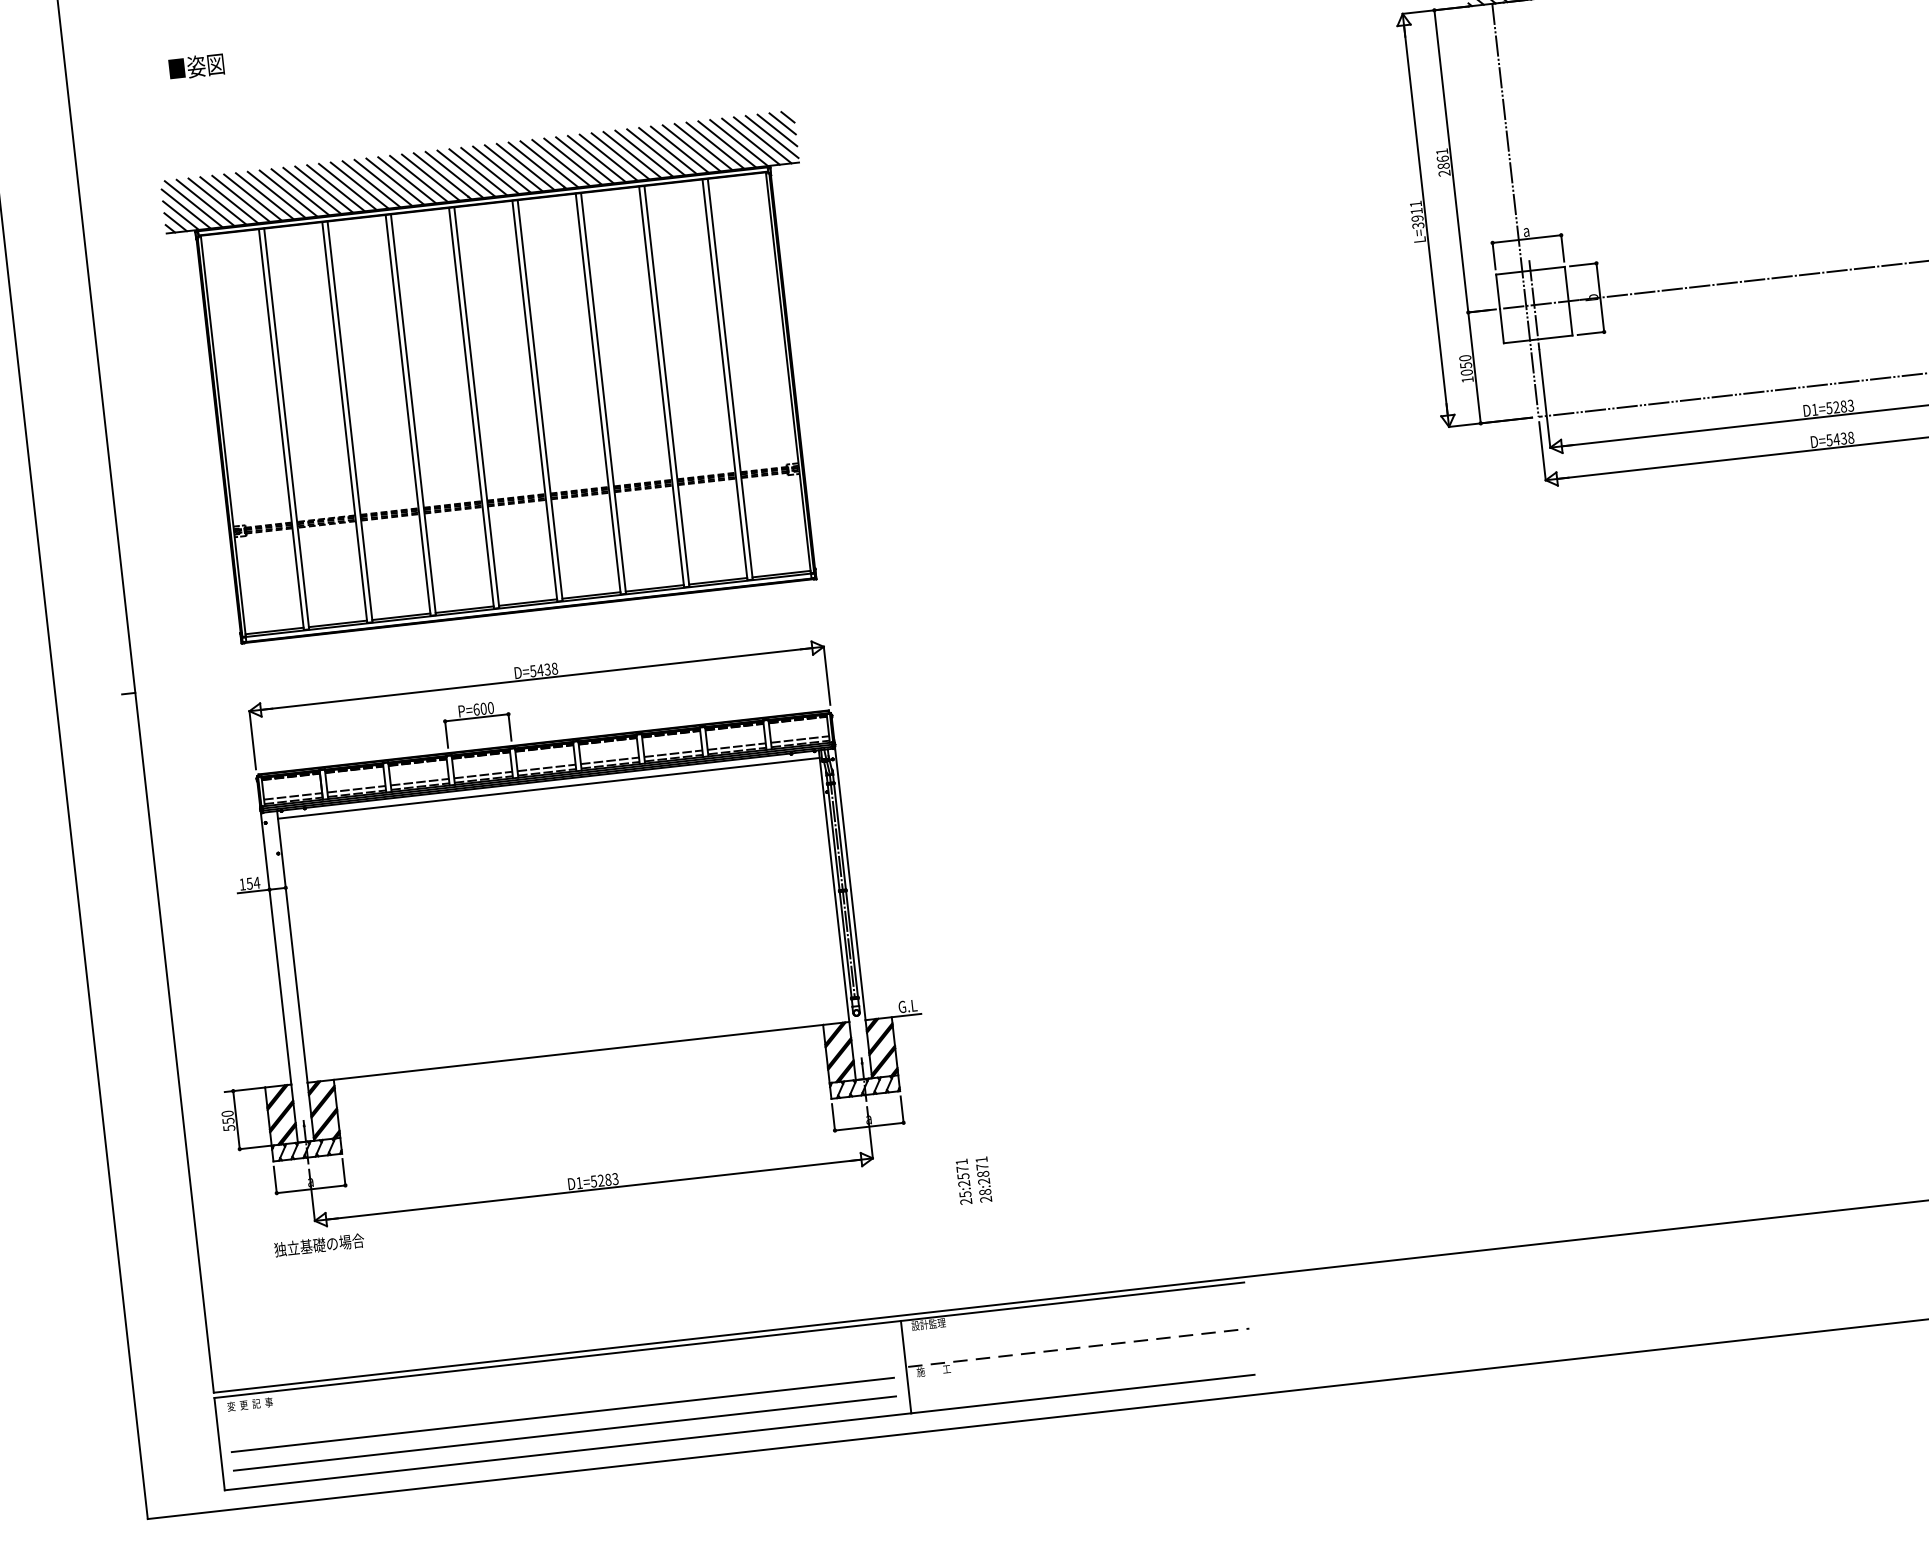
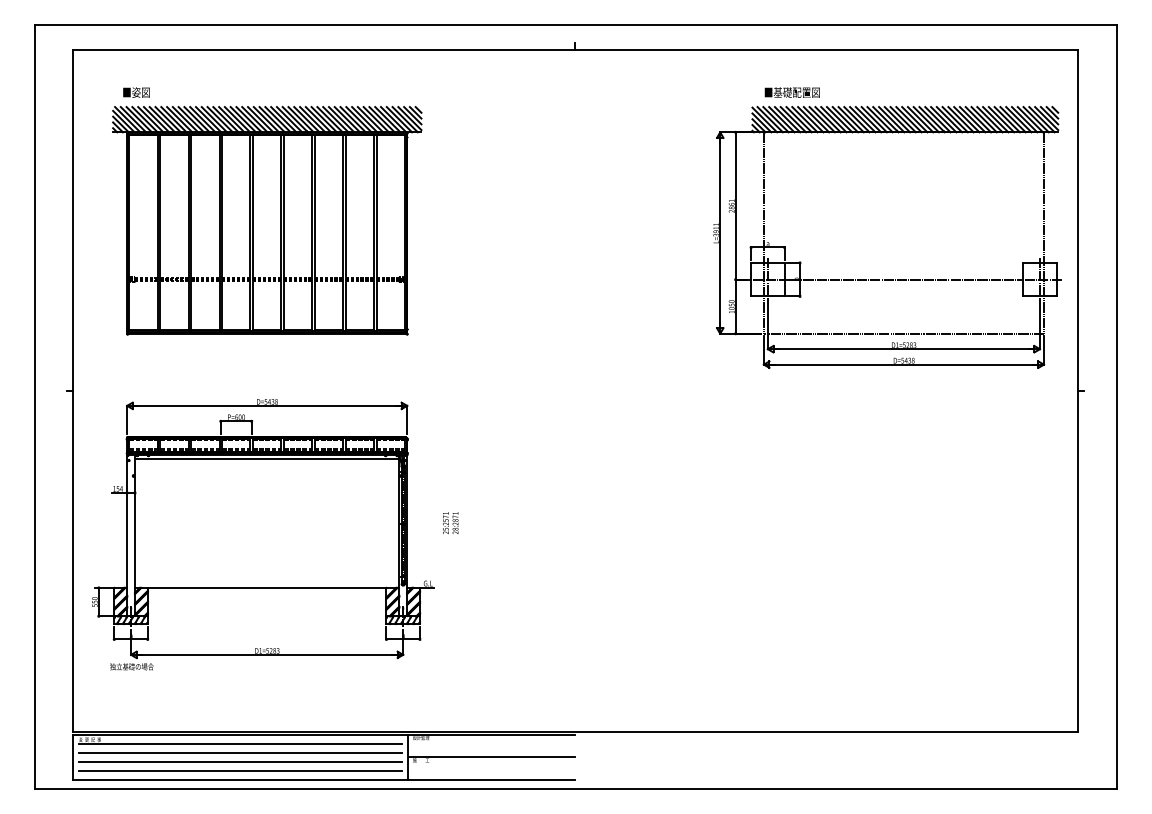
part: (503, 378) -> (267, 220), moved
text: (973, 1181) -> (450, 523), moved
line: (1079, 1348) -> (492, 757), dashed -> solid
line: (557, 1377) -> (239, 743), added
line: (559, 1396) -> (239, 752), added

